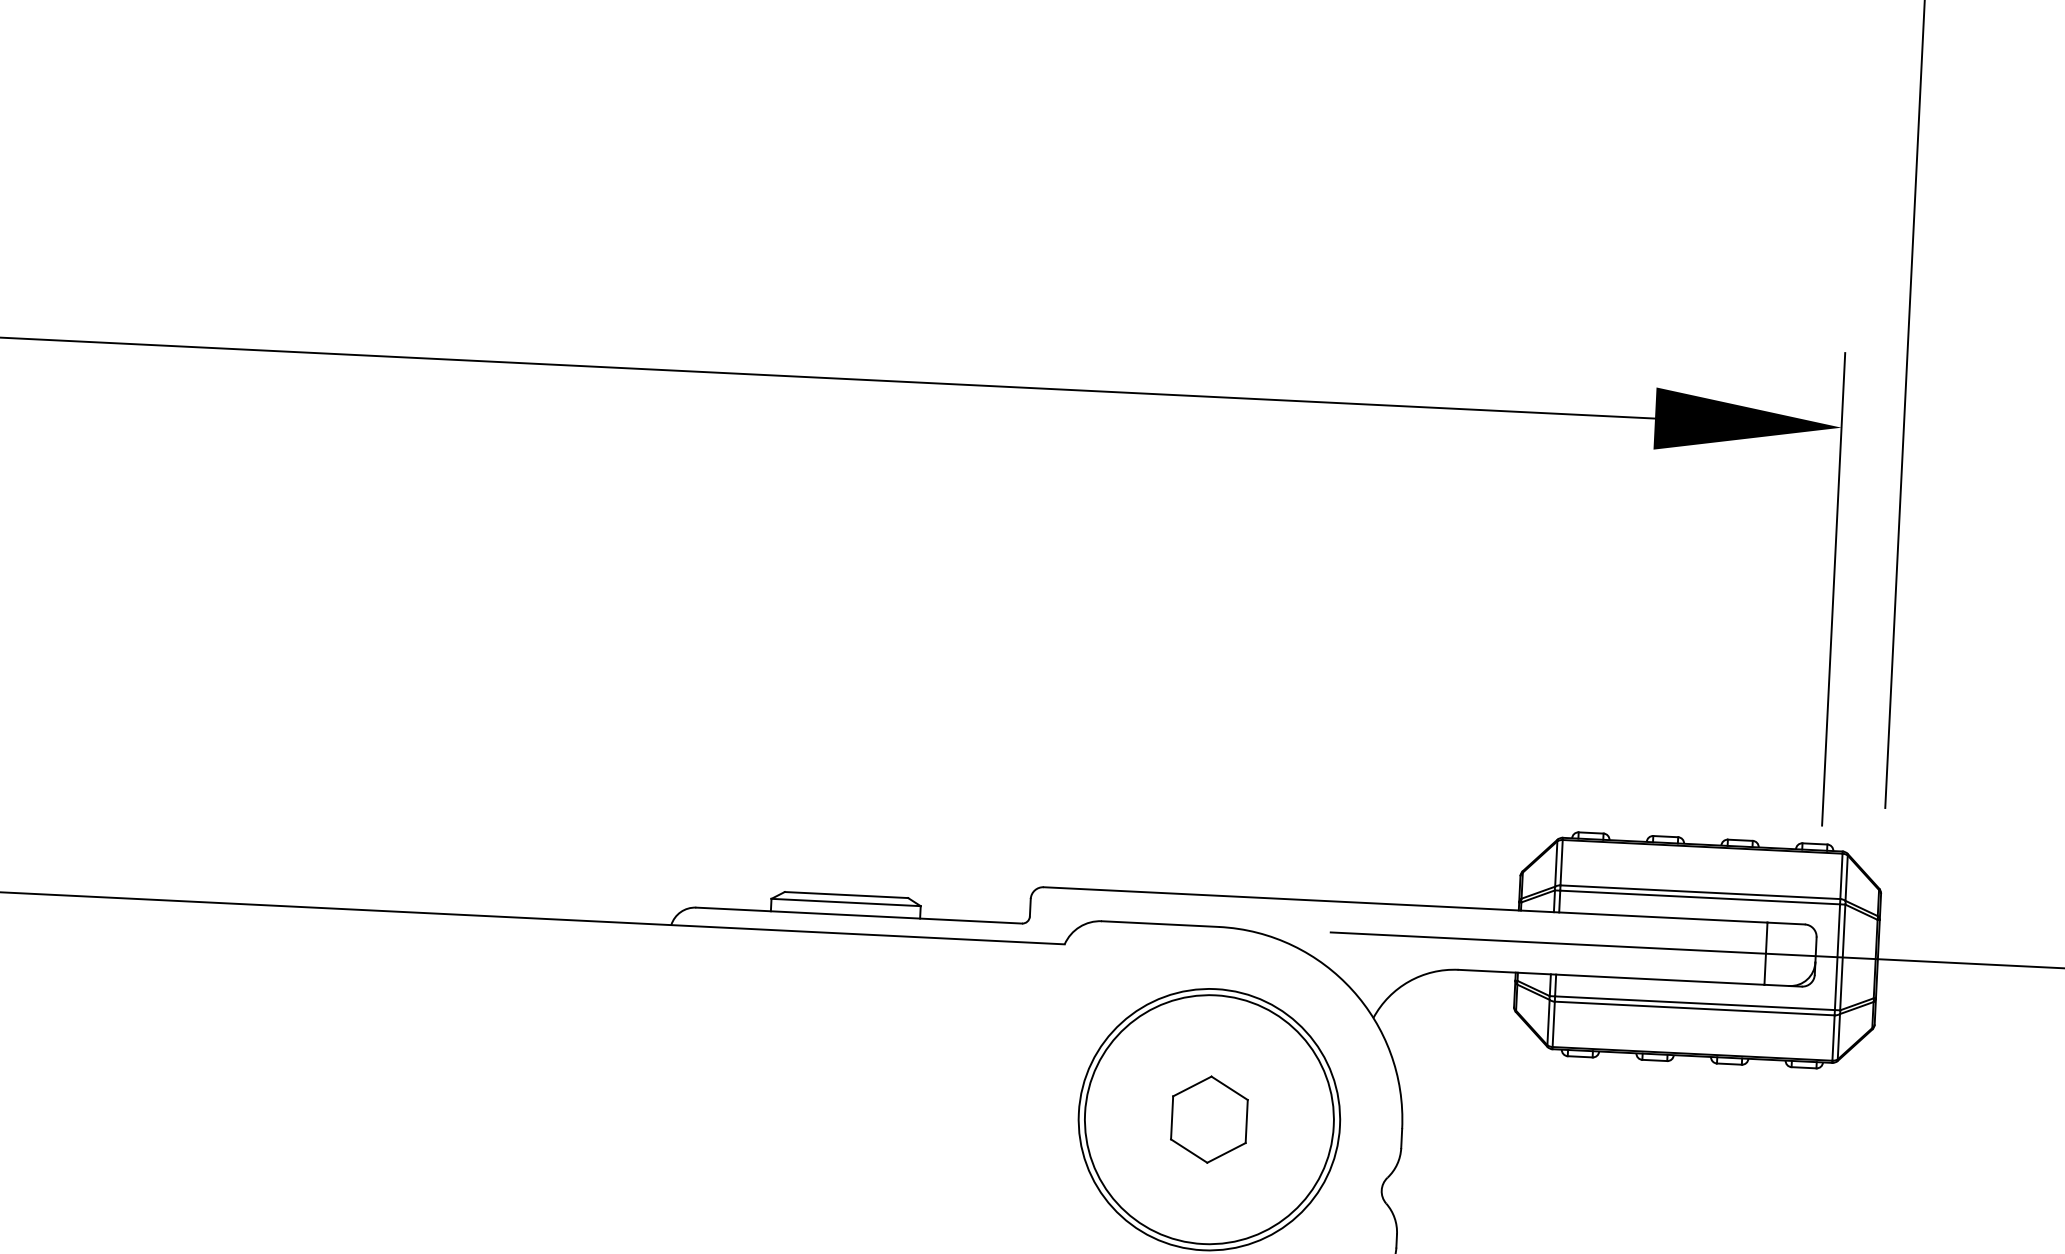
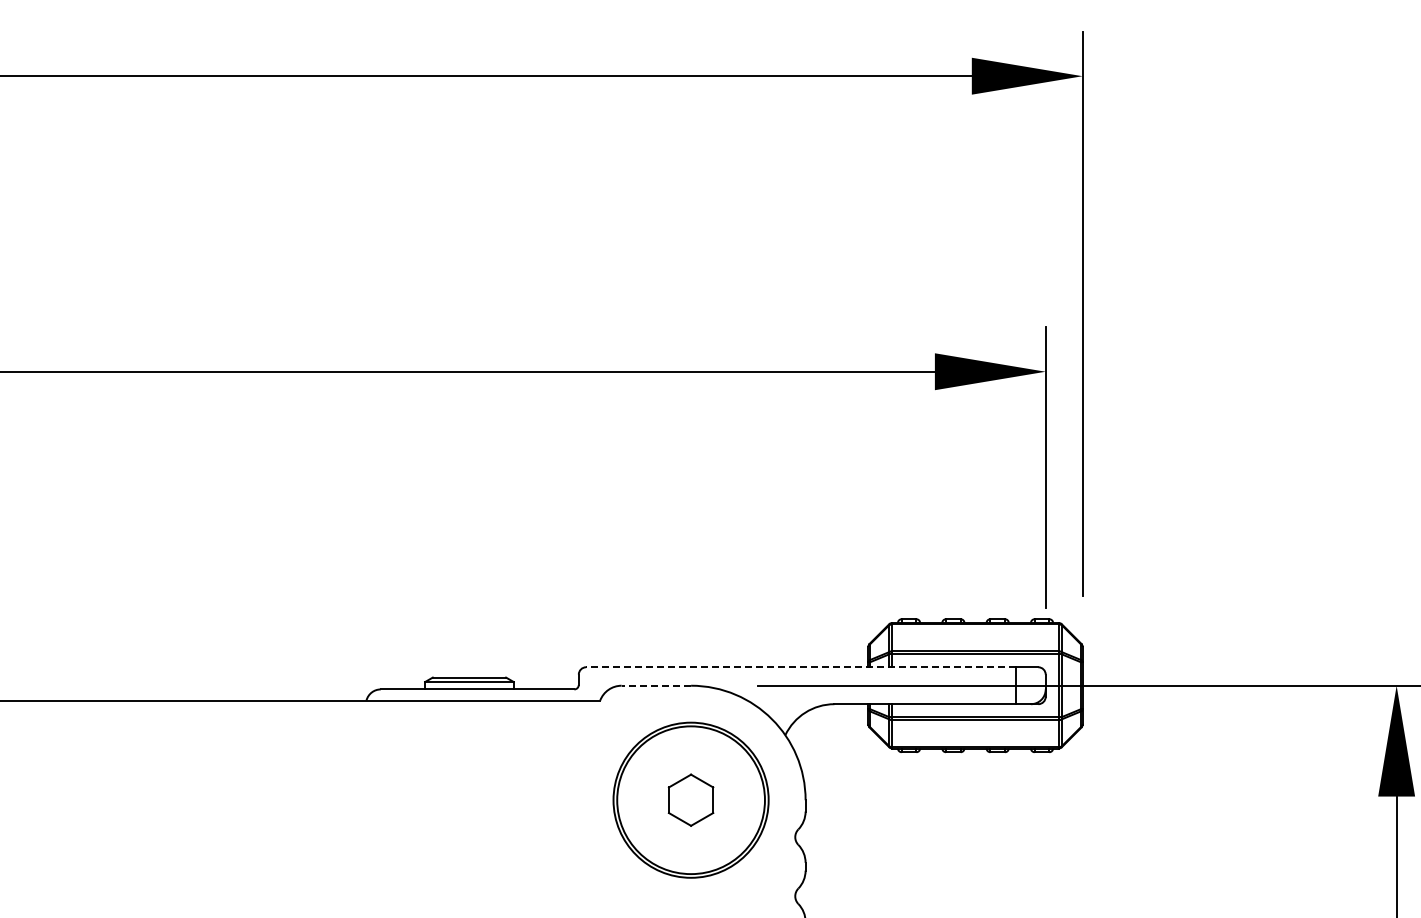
line: (1406, 905) -> (801, 667), solid -> dashed
line: (1160, 923) -> (656, 685), solid -> dashed

